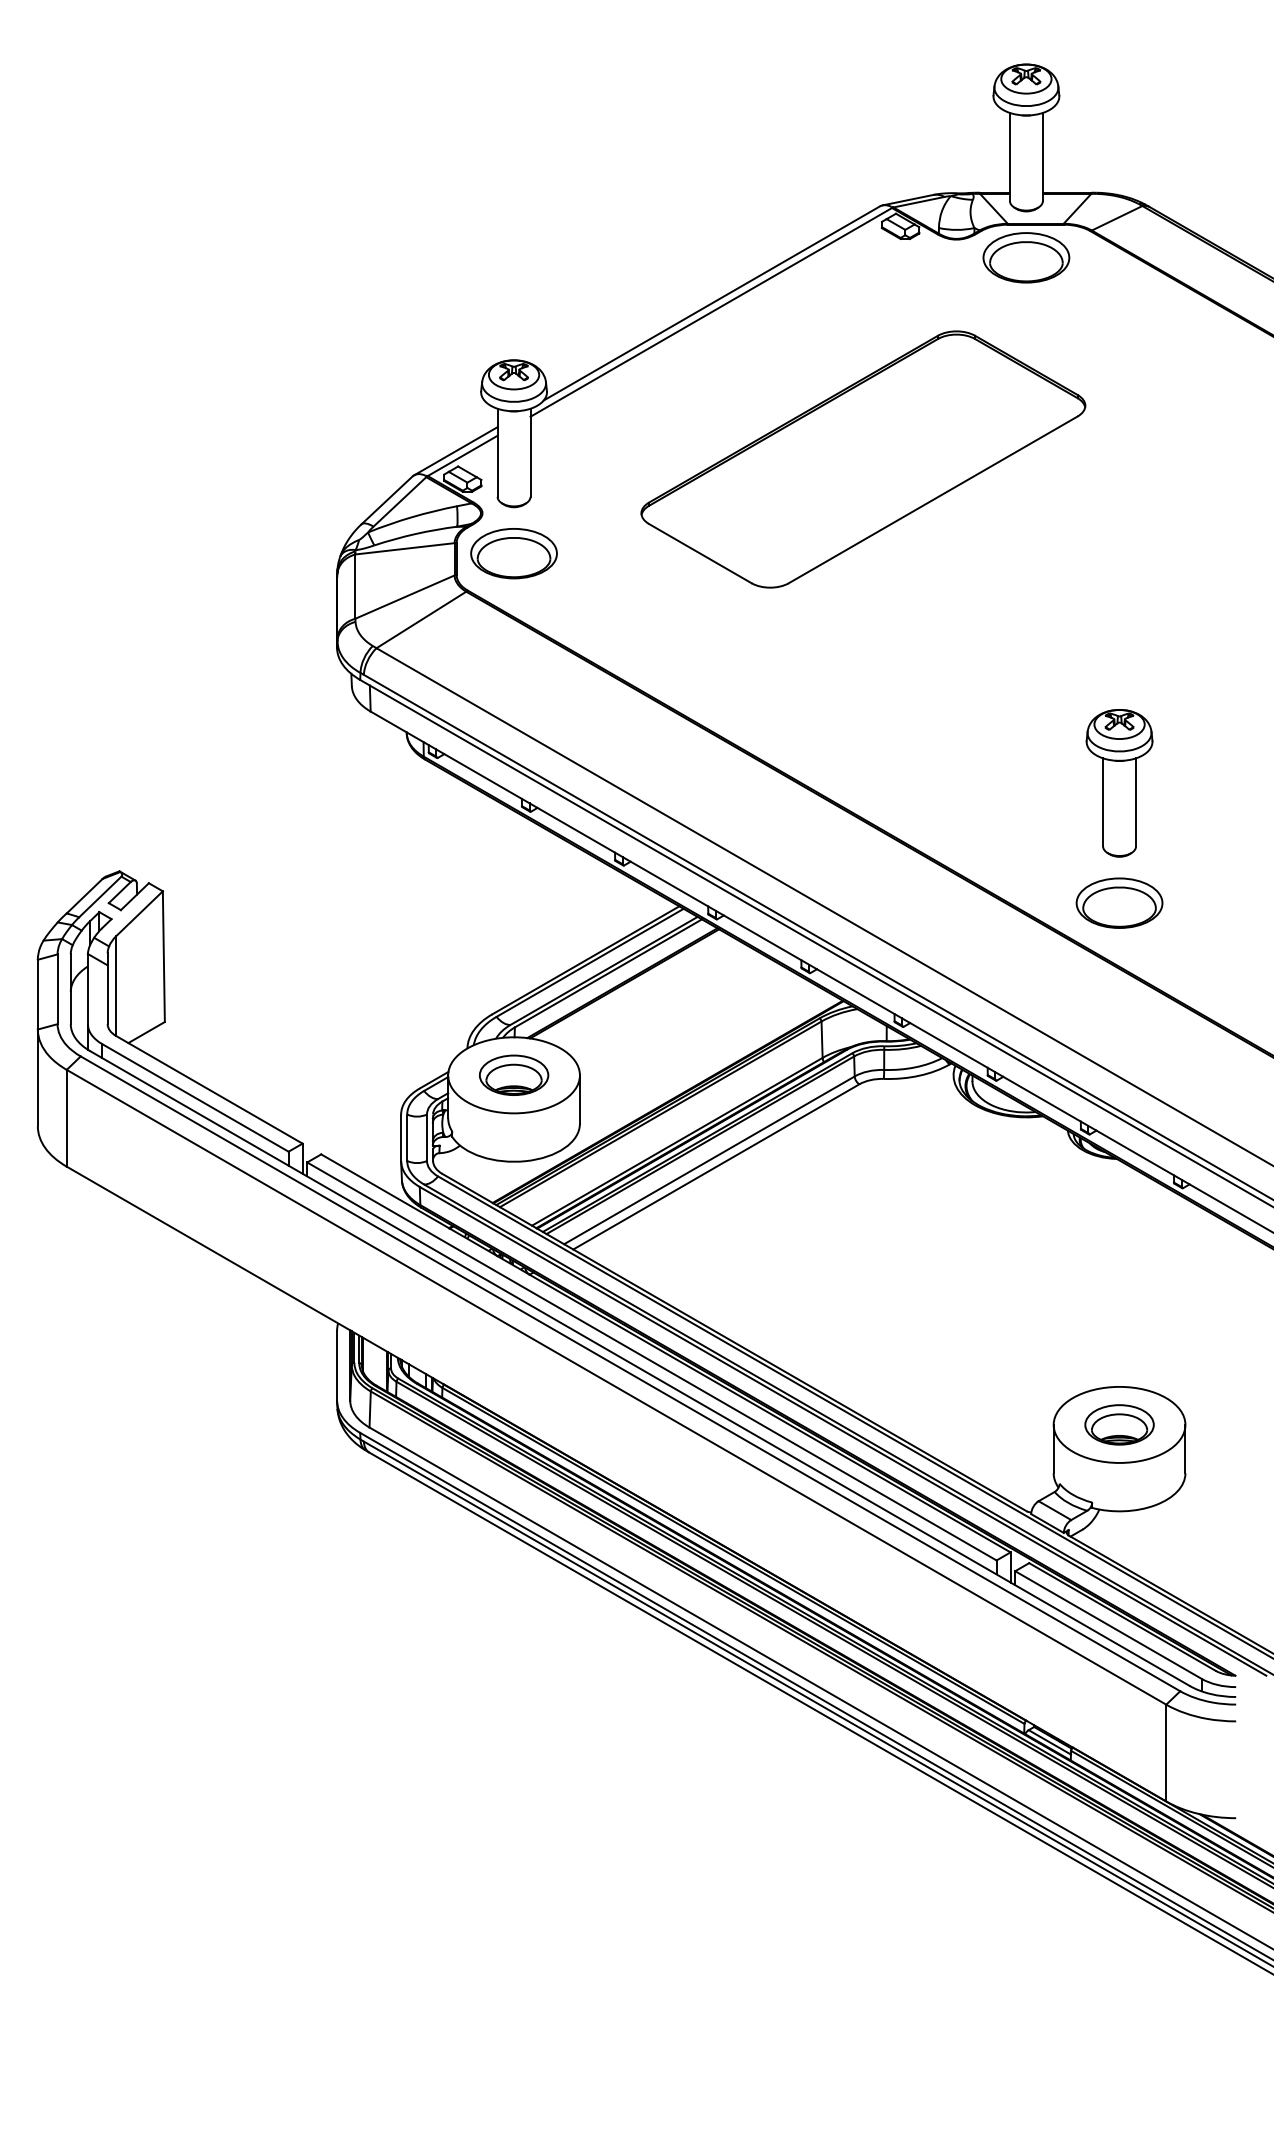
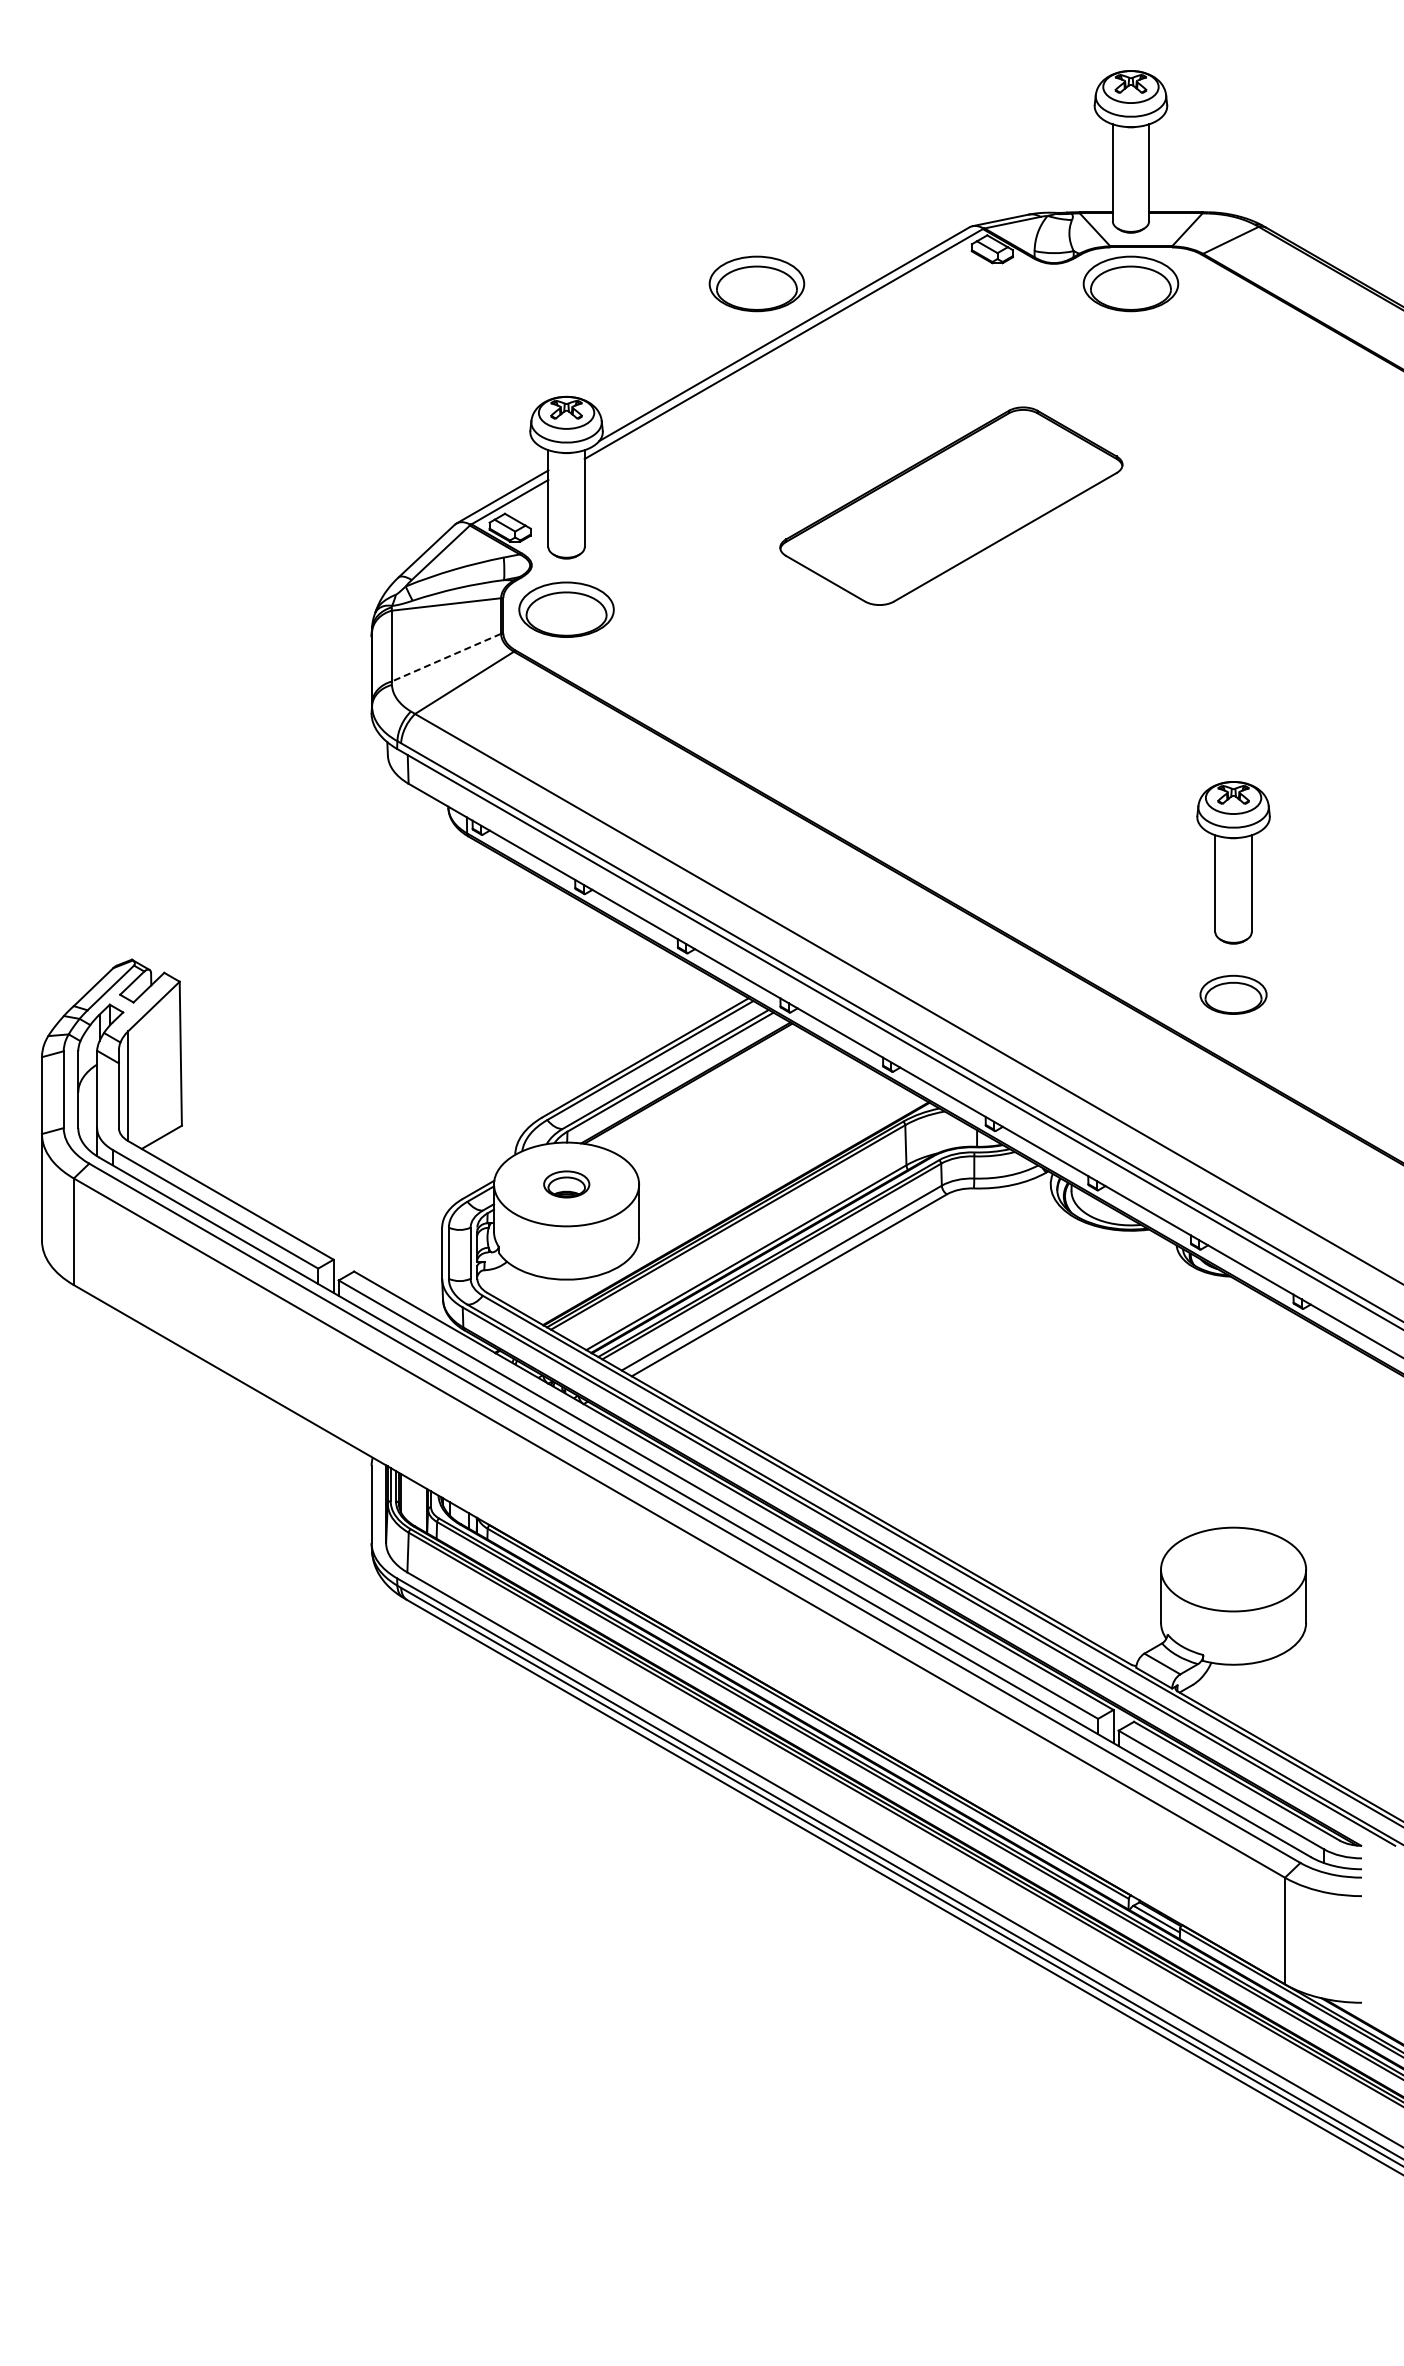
part: (686, 257) -> (756, 283), added
part: (863, 459) -> (951, 506), size x0.7
line: (405, 596) -> (446, 657), solid -> dashed
part: (1119, 902) -> (1233, 994), size x0.7
part: (513, 1075) -> (566, 1184), size x0.6
part: (1119, 1424) -> (1233, 1569), removed

